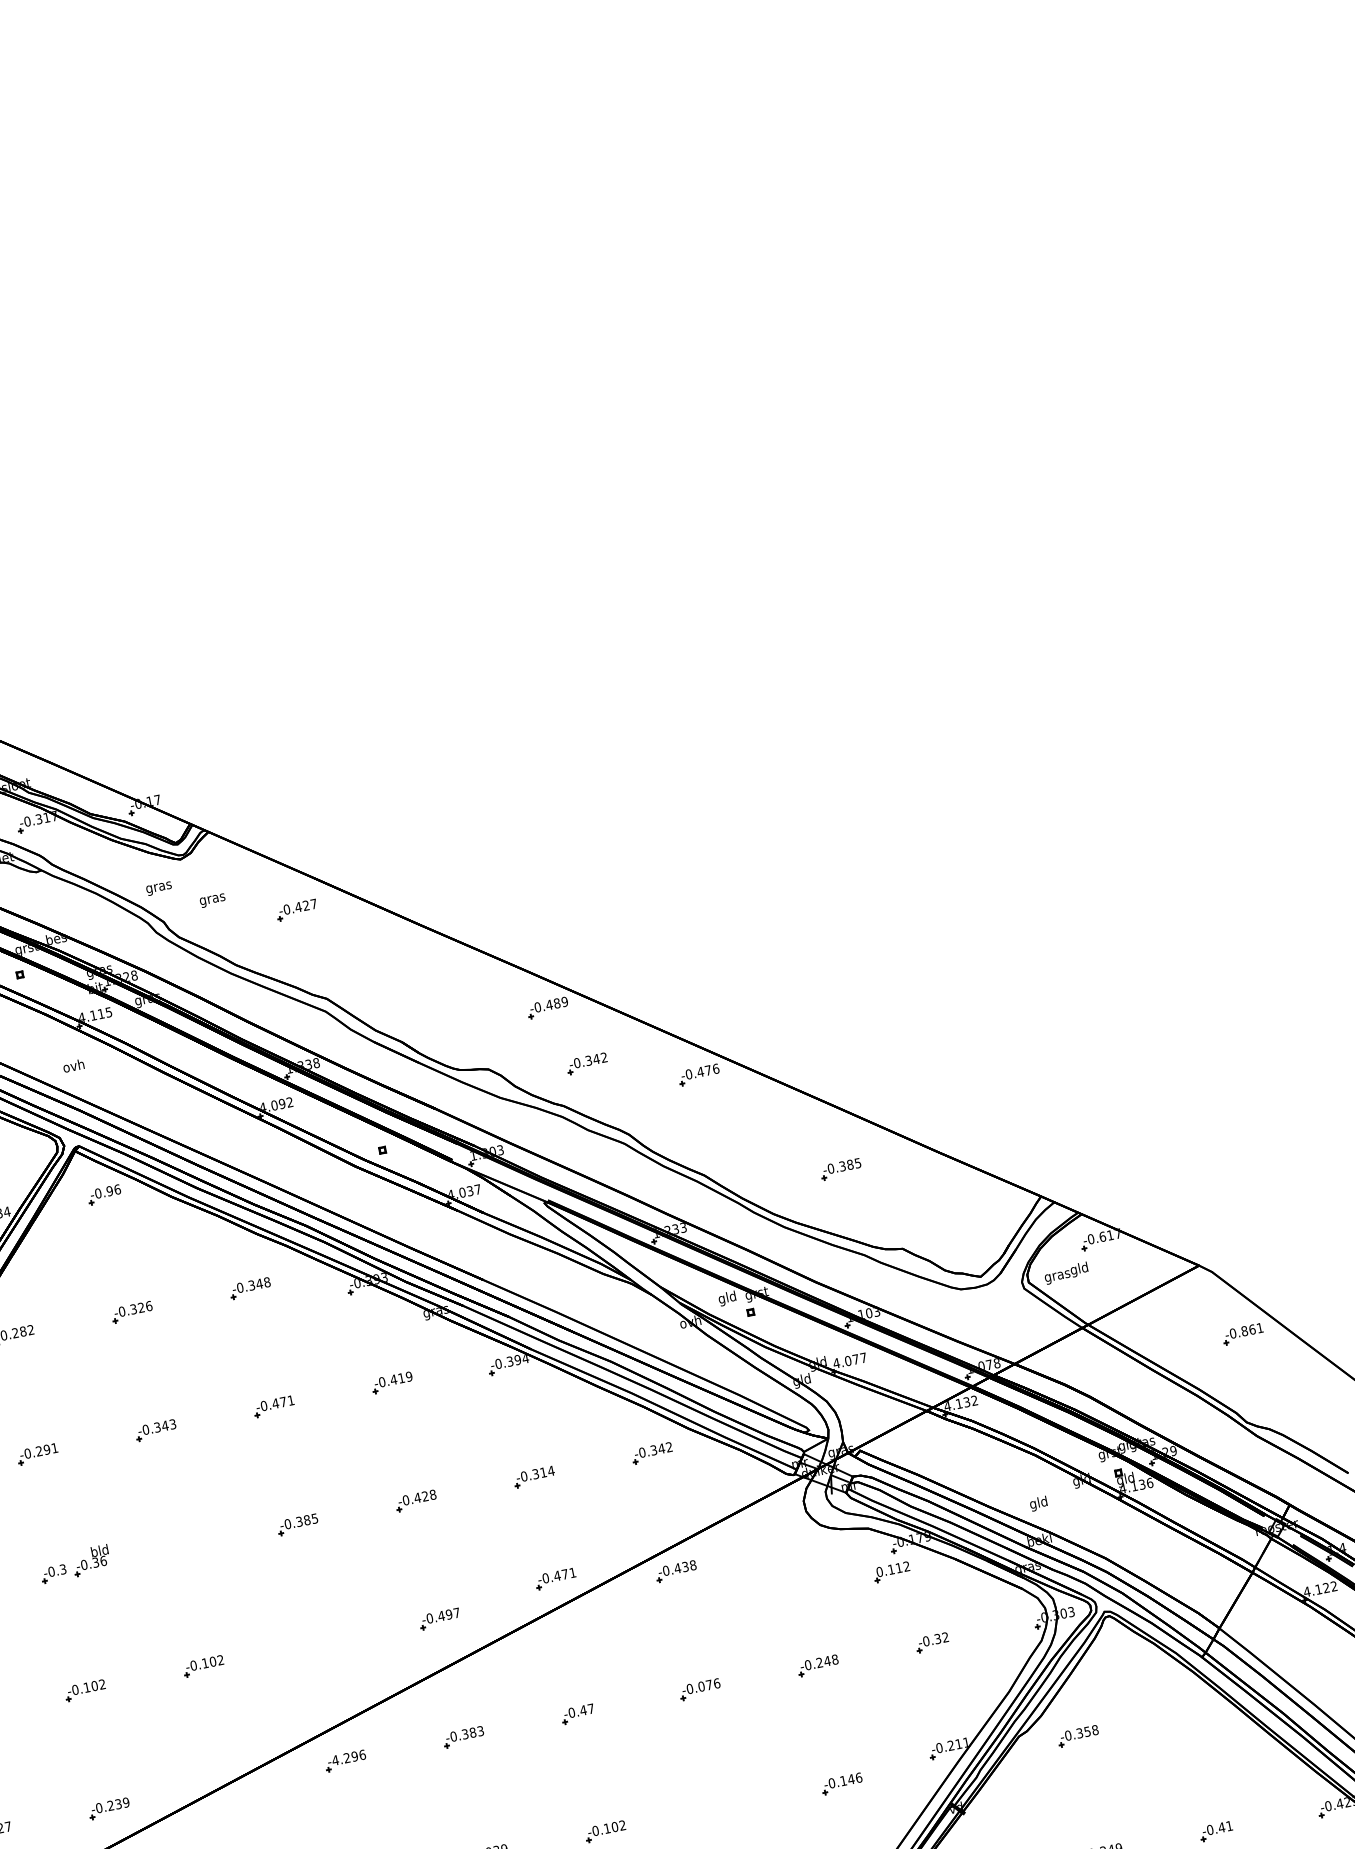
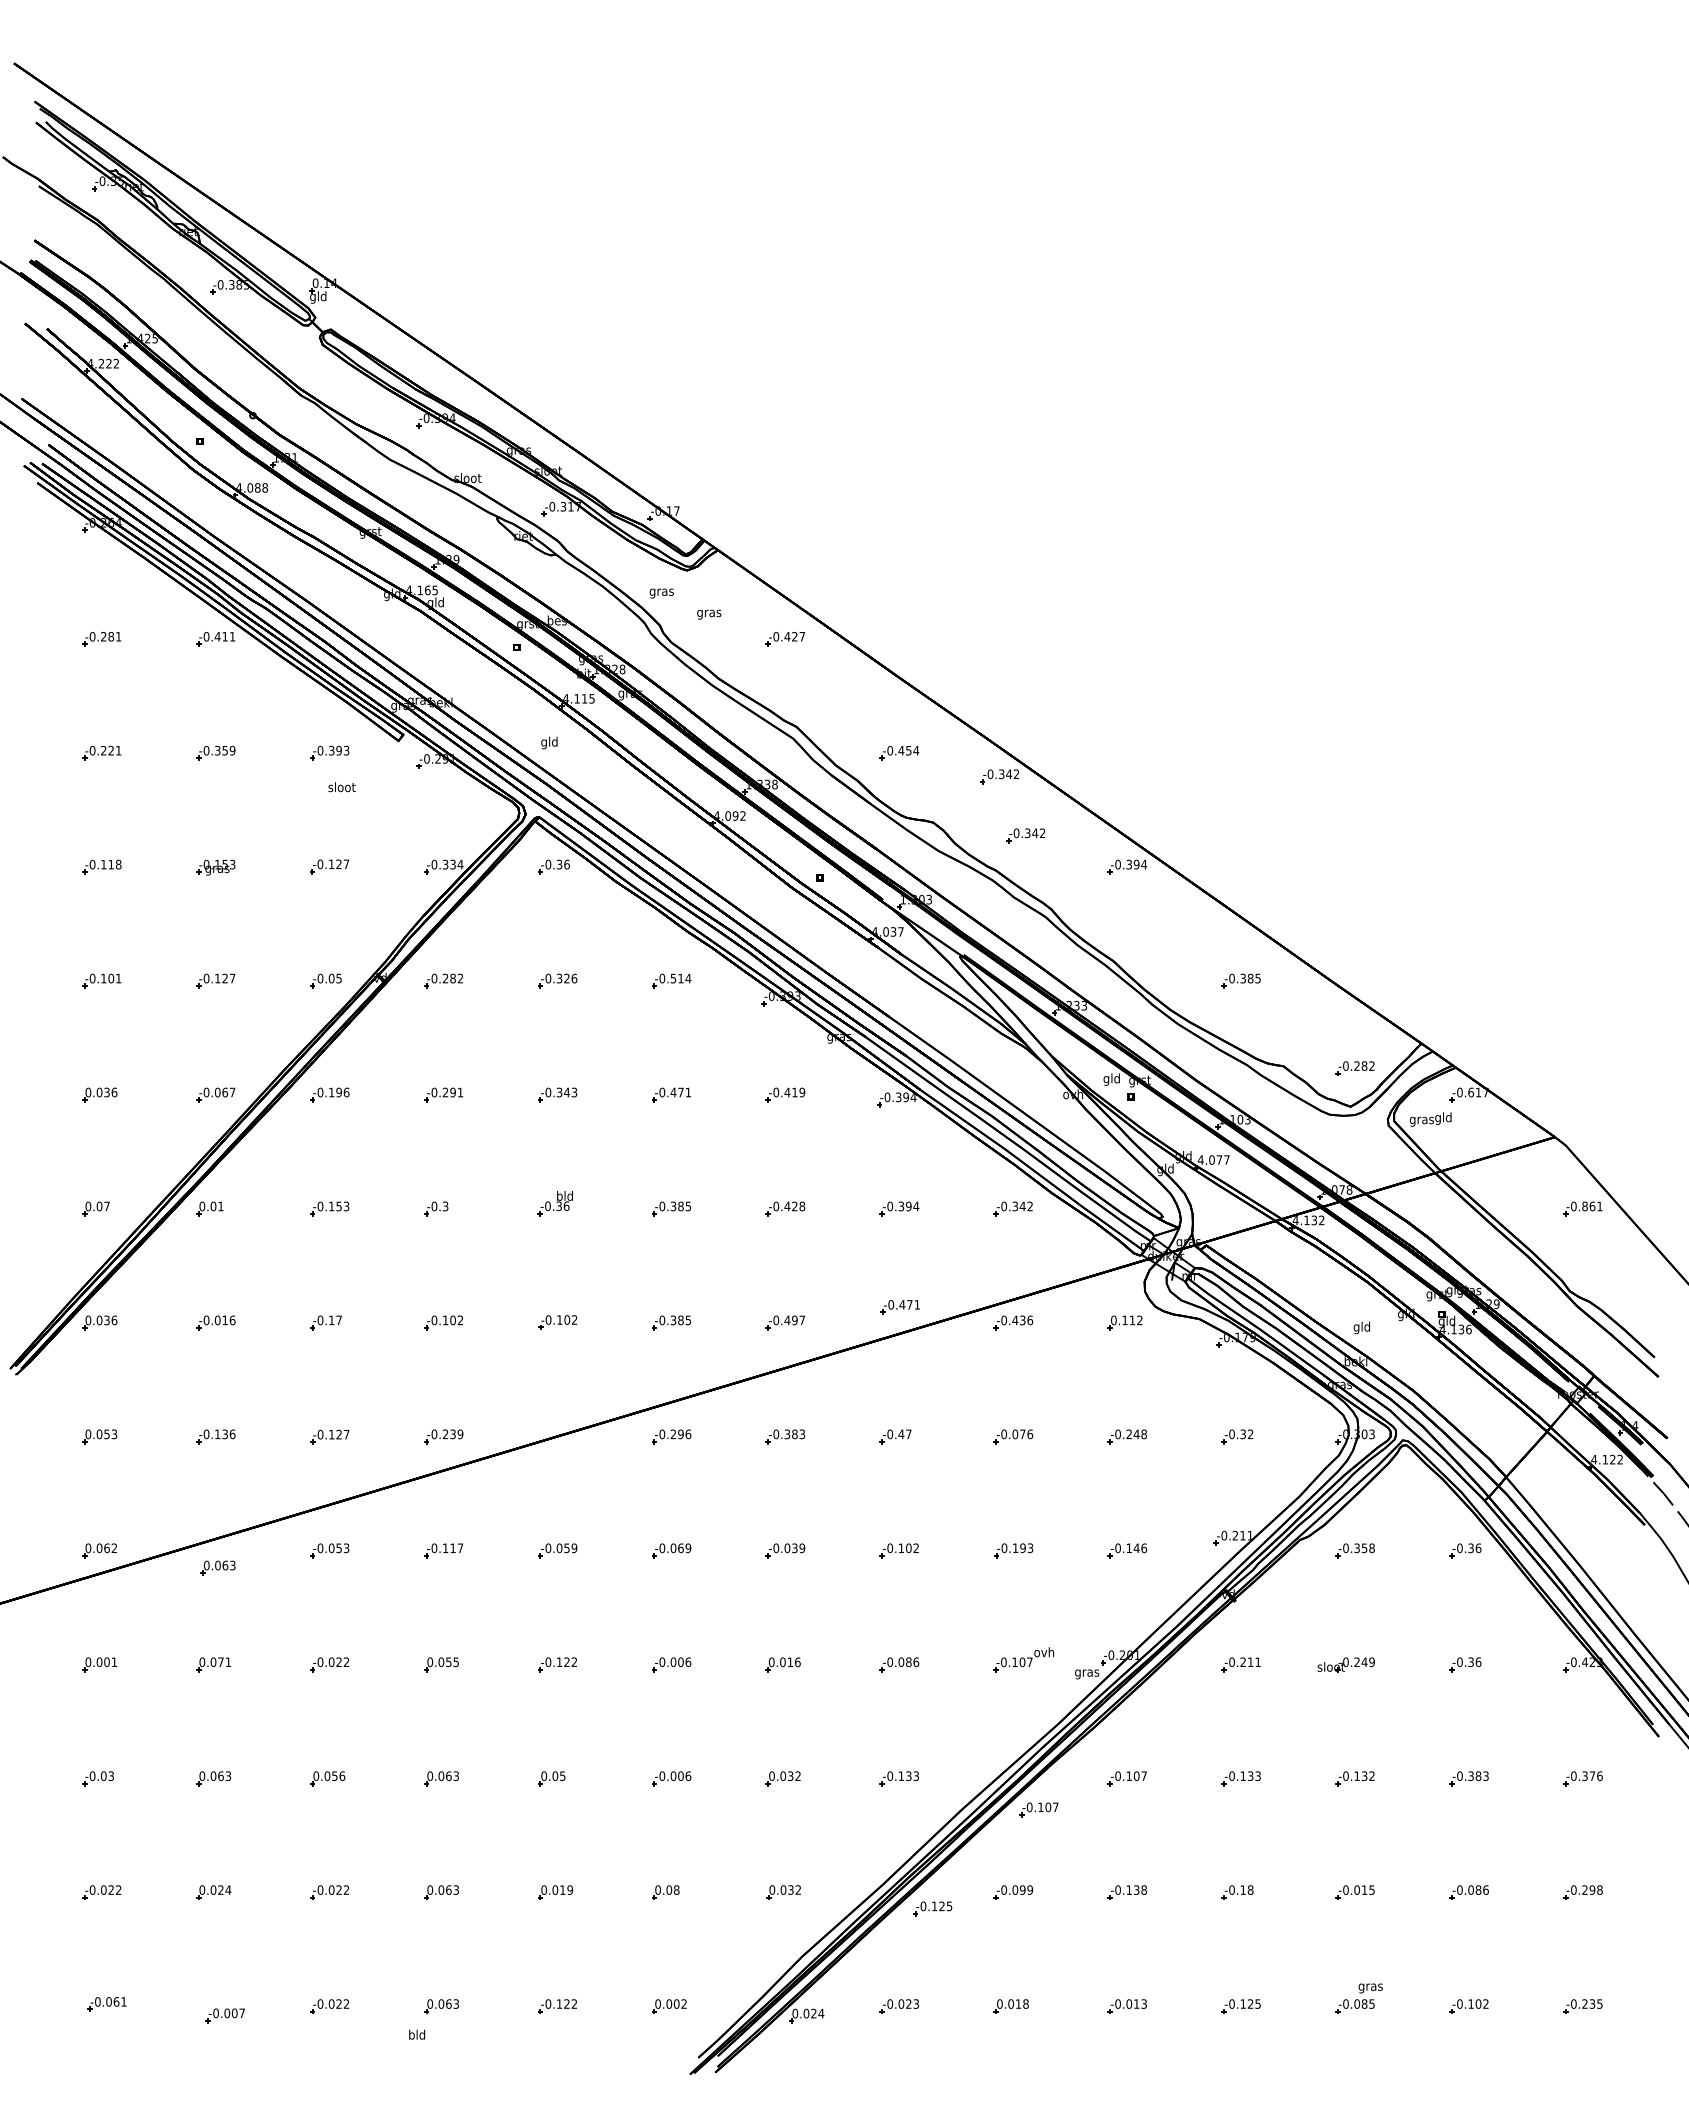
part: (438, 1003) -> (899, 752), added
text: (556, 1003) -> (1008, 774), -0.489 -> -0.342
text: (73, 1066) -> (549, 742), ovh -> gld
text: (708, 1070) -> (1136, 864), -0.476 -> -0.394
text: (109, 1191) -> (559, 864), -0.96 -> -0.36
part: (976, 1236) -> (1354, 1068), added
text: (260, 1283) -> (681, 978), -0.348 -> -0.514
text: (543, 1472) -> (908, 1206), -0.314 -> -0.394
part: (90, 1560) -> (554, 1203), moved
text: (693, 1564) -> (1030, 1319), -0.438 -> -0.436
part: (891, 1571) -> (1124, 1322), moved
part: (321, 1642) -> (671, 1322), added
part: (1192, 1712) -> (1465, 1550), added
text: (335, 1760) -> (662, 1434), -4.296 -> -0.296
part: (723, 1807) -> (1013, 1550), added
text: (1225, 1827) -> (1474, 1662), -0.41 -> -0.36

